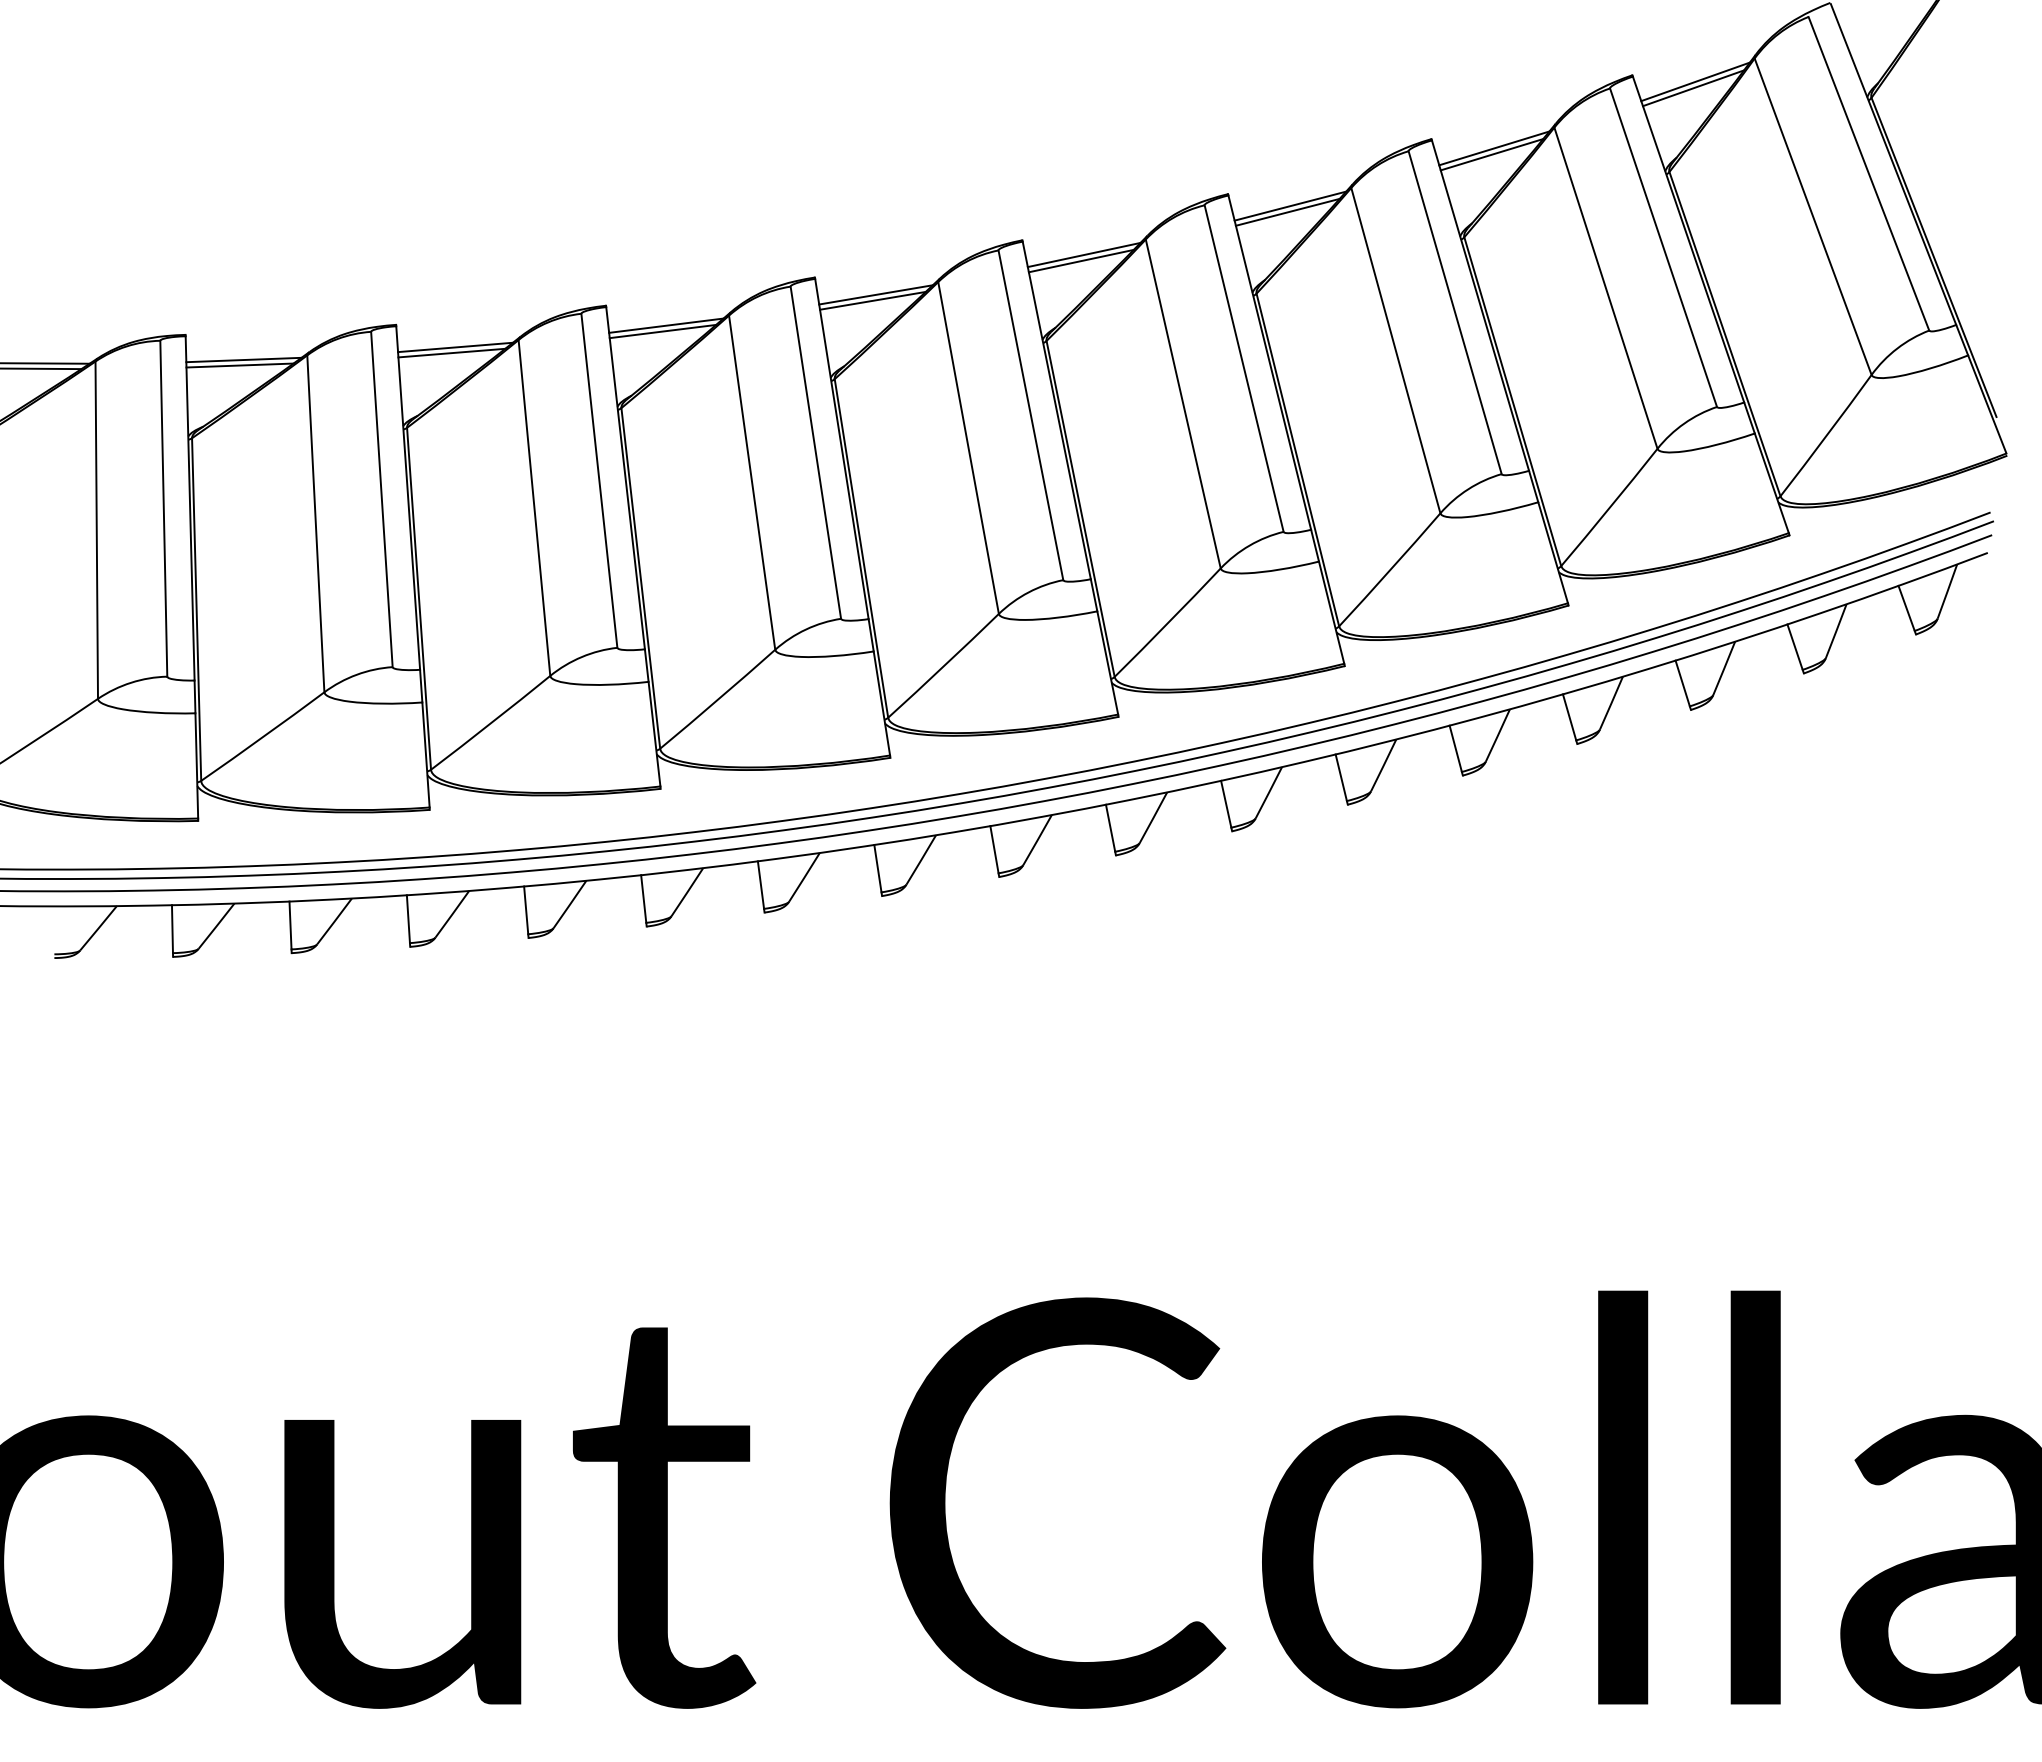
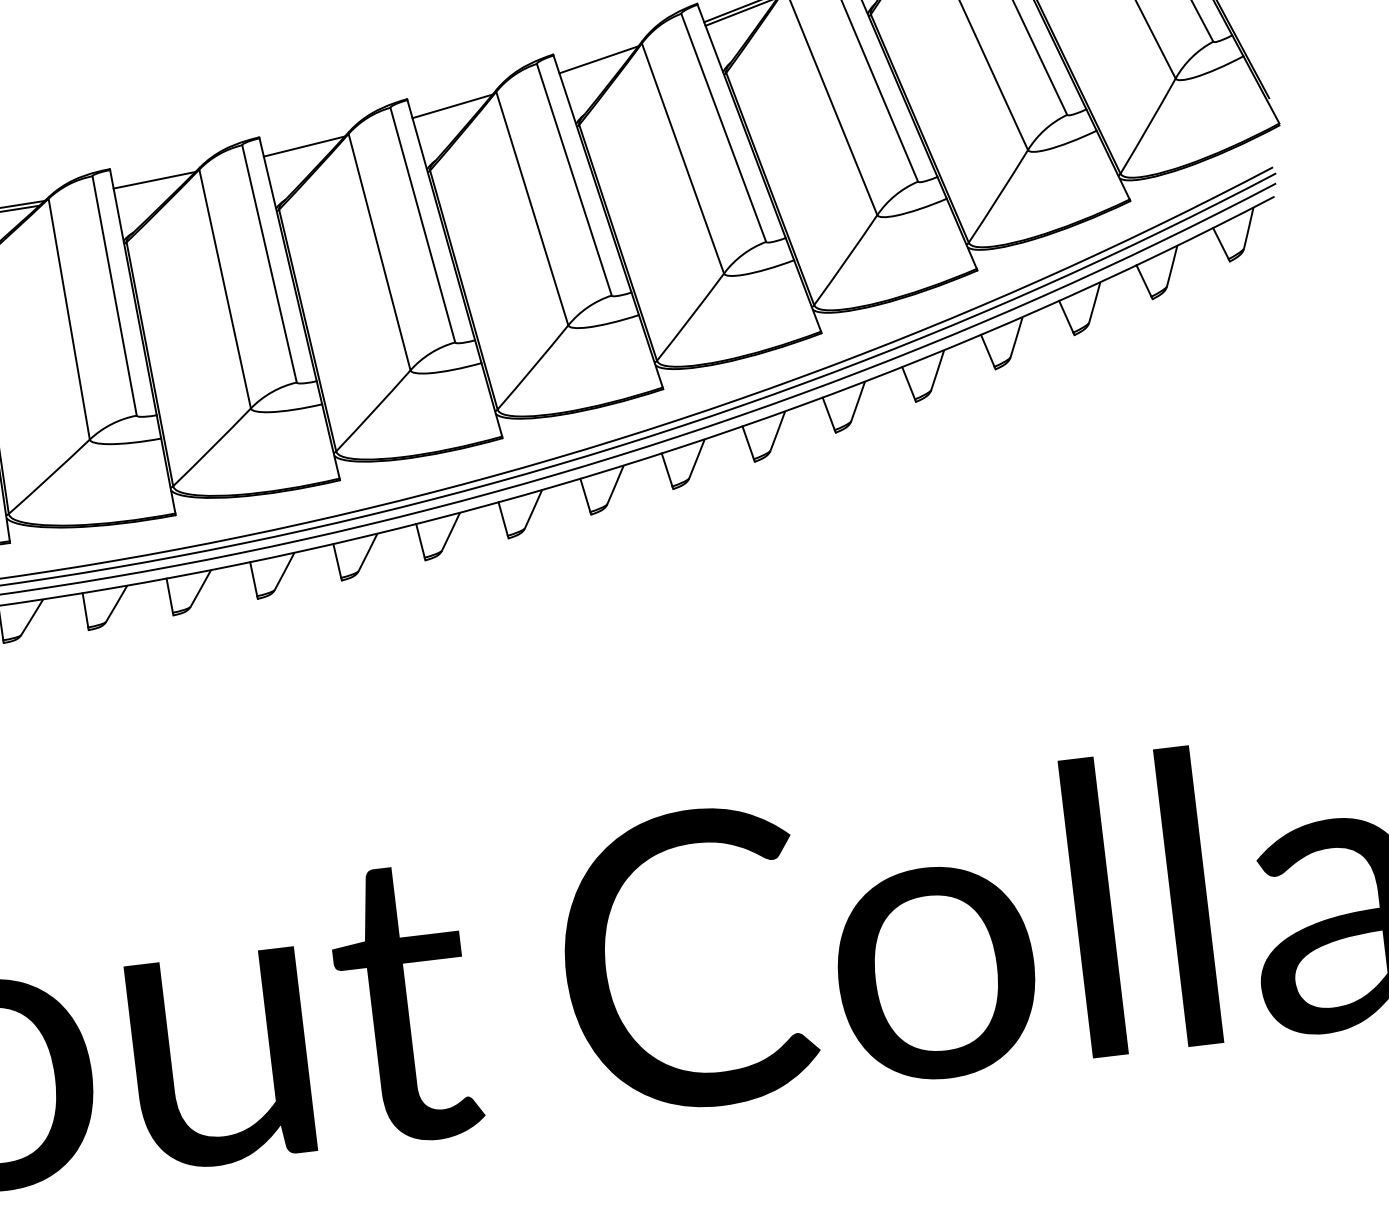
line: (1080, 260) -> (596, 64), removed
line: (872, 300) -> (450, 110), removed
line: (662, 331) -> (302, 151), removed
line: (451, 352) -> (152, 184), removed

